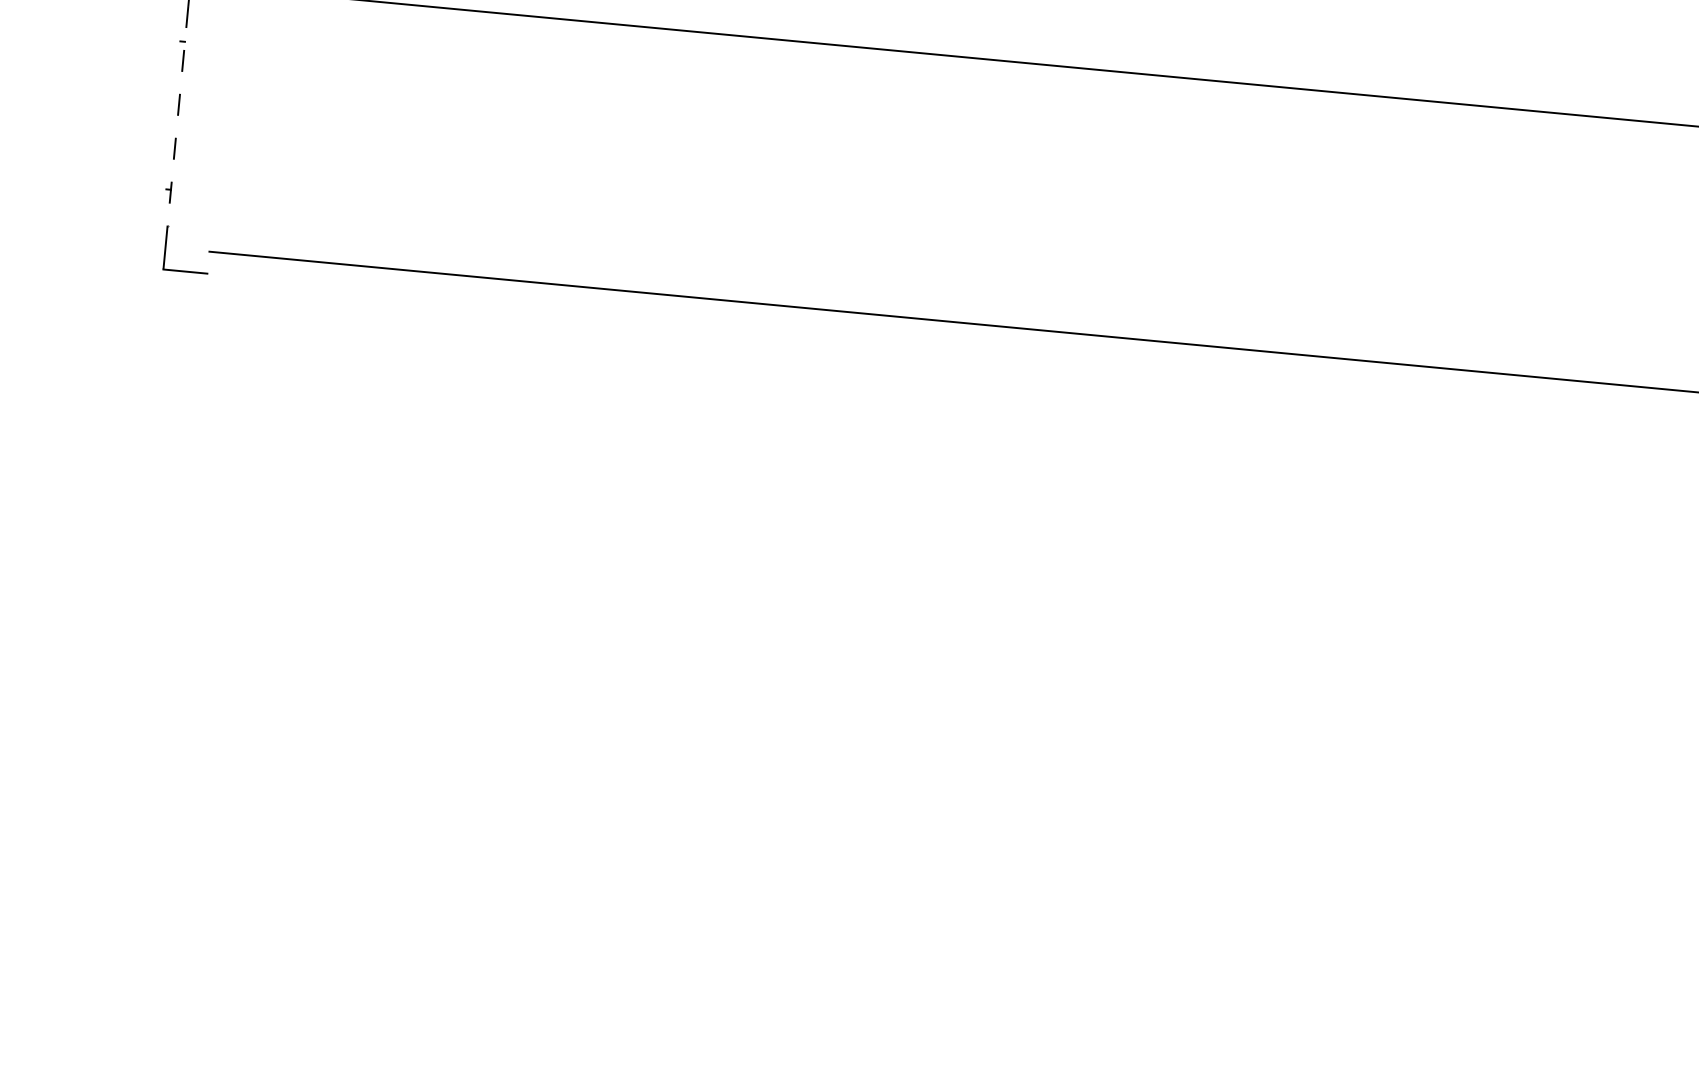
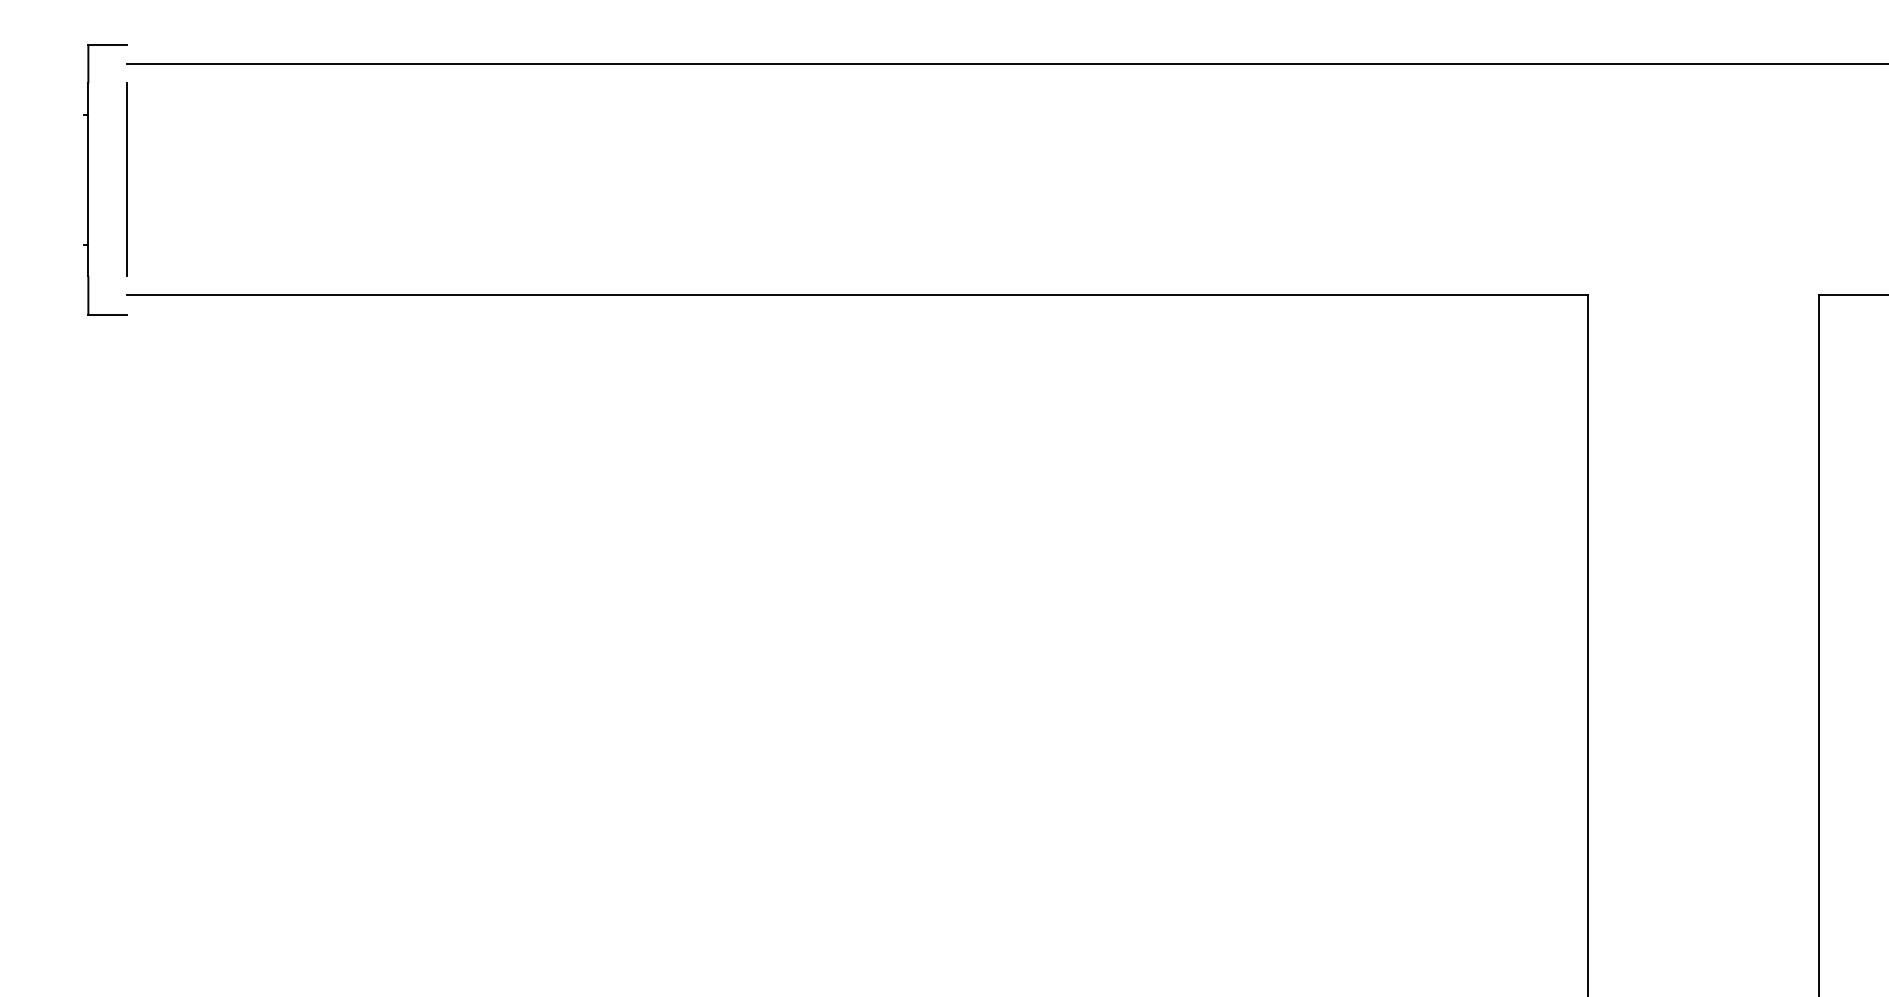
line: (178, 116) -> (88, 180), dashed -> solid
line: (221, 119) -> (126, 179), added

